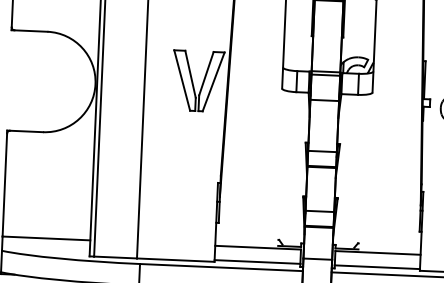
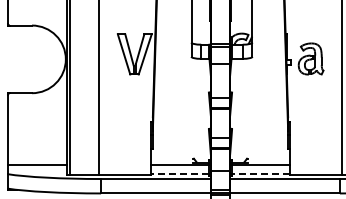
line: (258, 262) -> (180, 174), solid -> dashed
line: (376, 267) -> (260, 174), solid -> dashed

